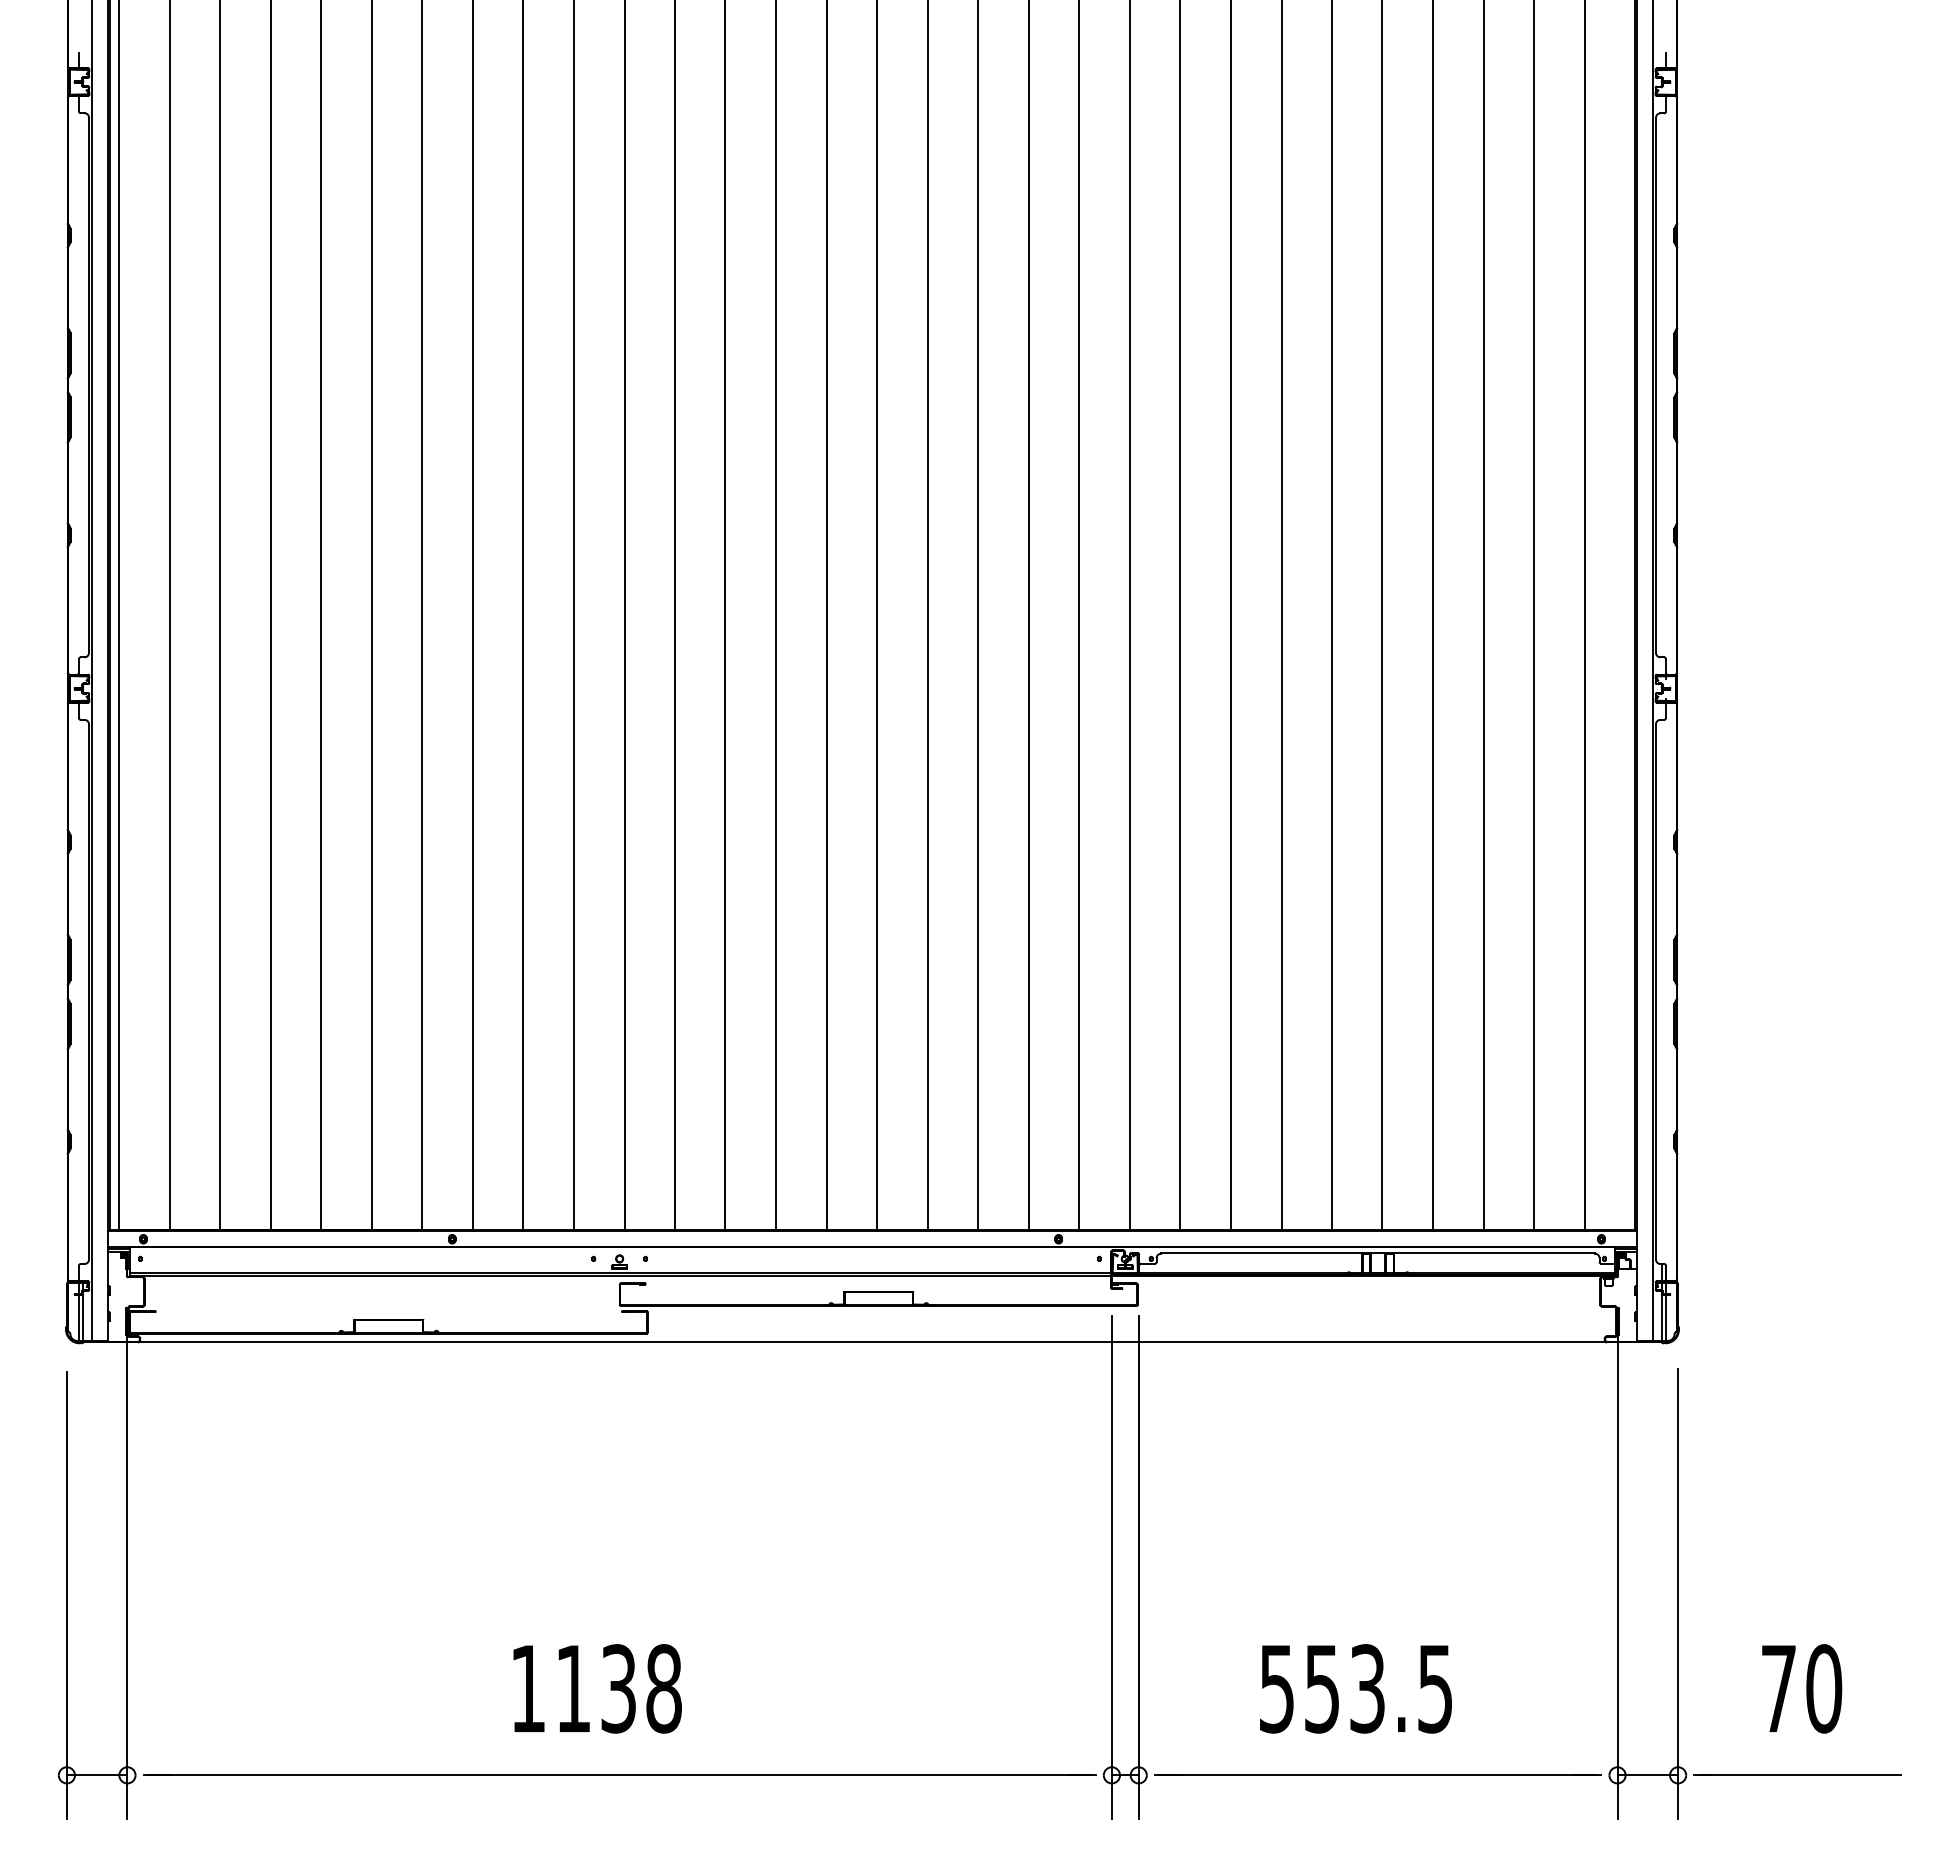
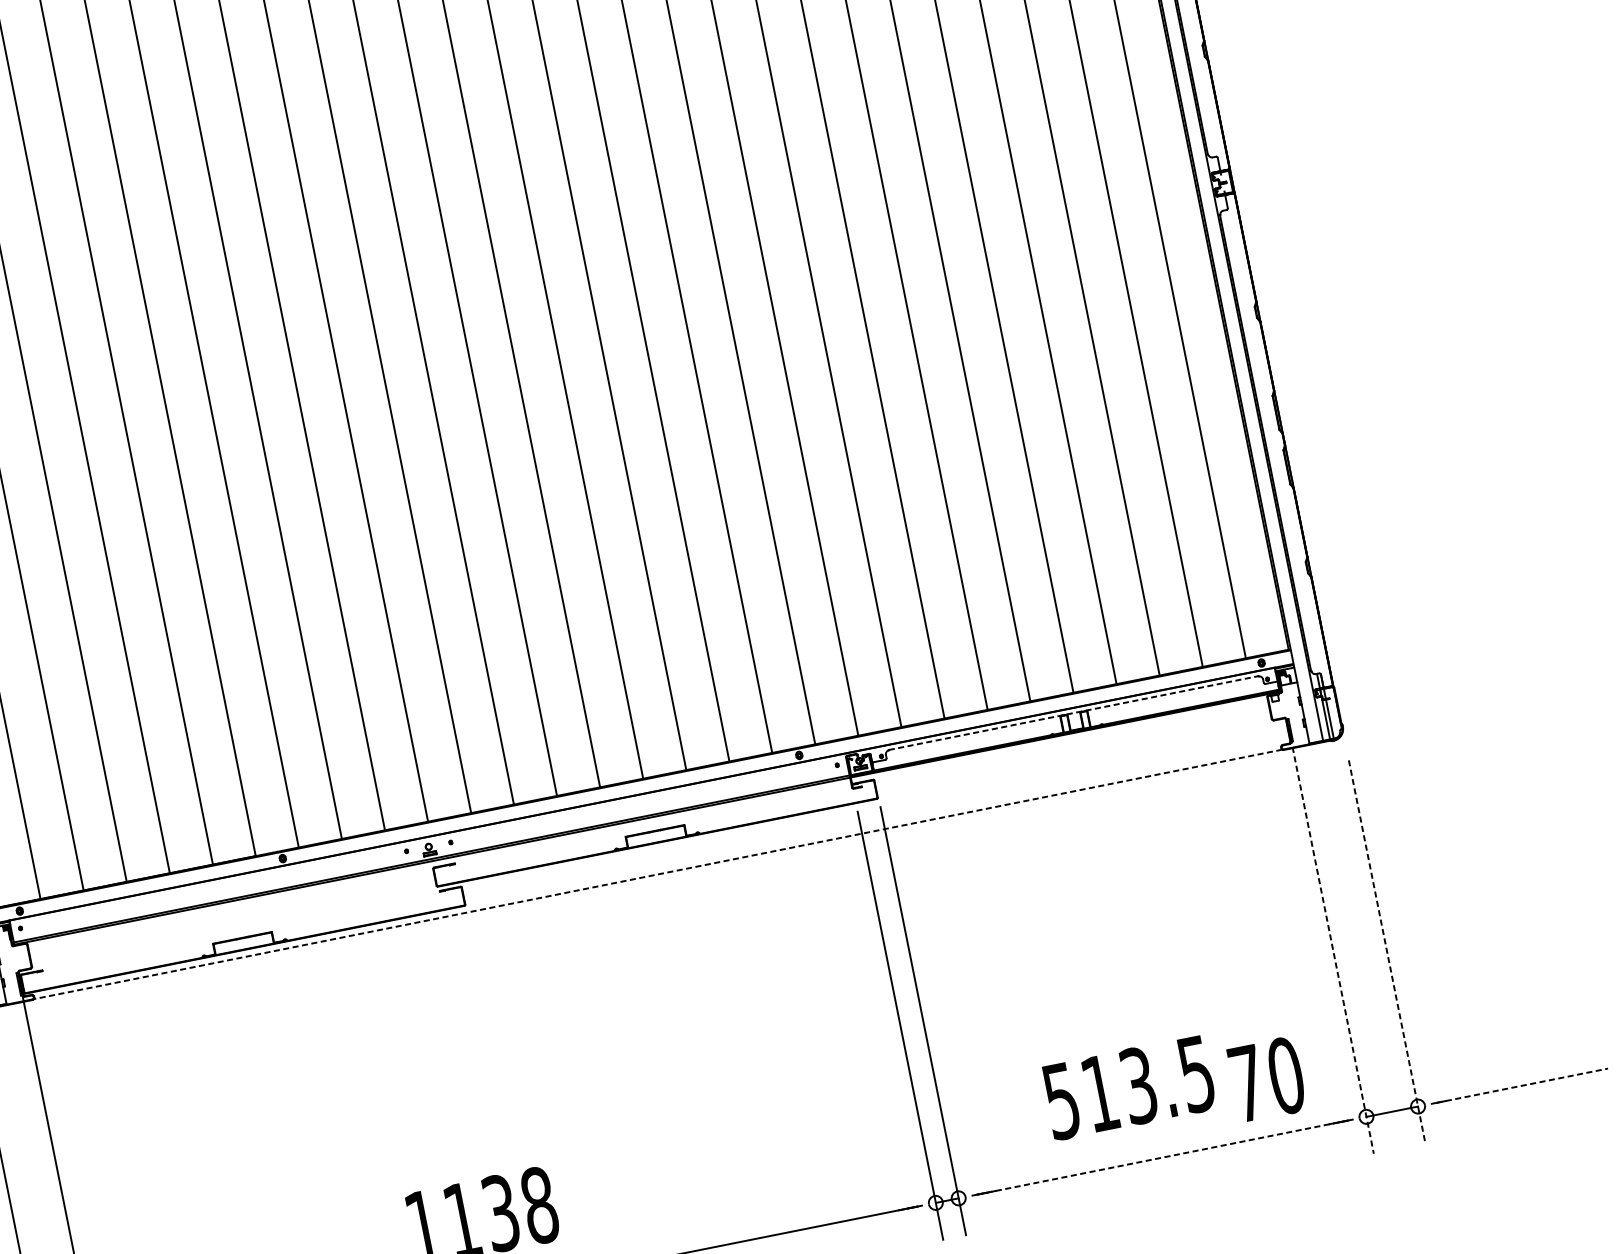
line: (1378, 1253) -> (1074, 713), solid -> dashed
line: (872, 1341) -> (658, 874), solid -> dashed
line: (1617, 1568) -> (1331, 940), solid -> dashed
line: (1678, 1593) -> (1387, 951), solid -> dashed
text: (1802, 1688) -> (1267, 1079), moved
text: (1321, 1689) -> (1099, 1094), 553.5 -> 513.5
line: (1378, 1775) -> (1162, 1157), solid -> dashed
line: (1800, 1775) -> (1522, 1085), solid -> dashed

